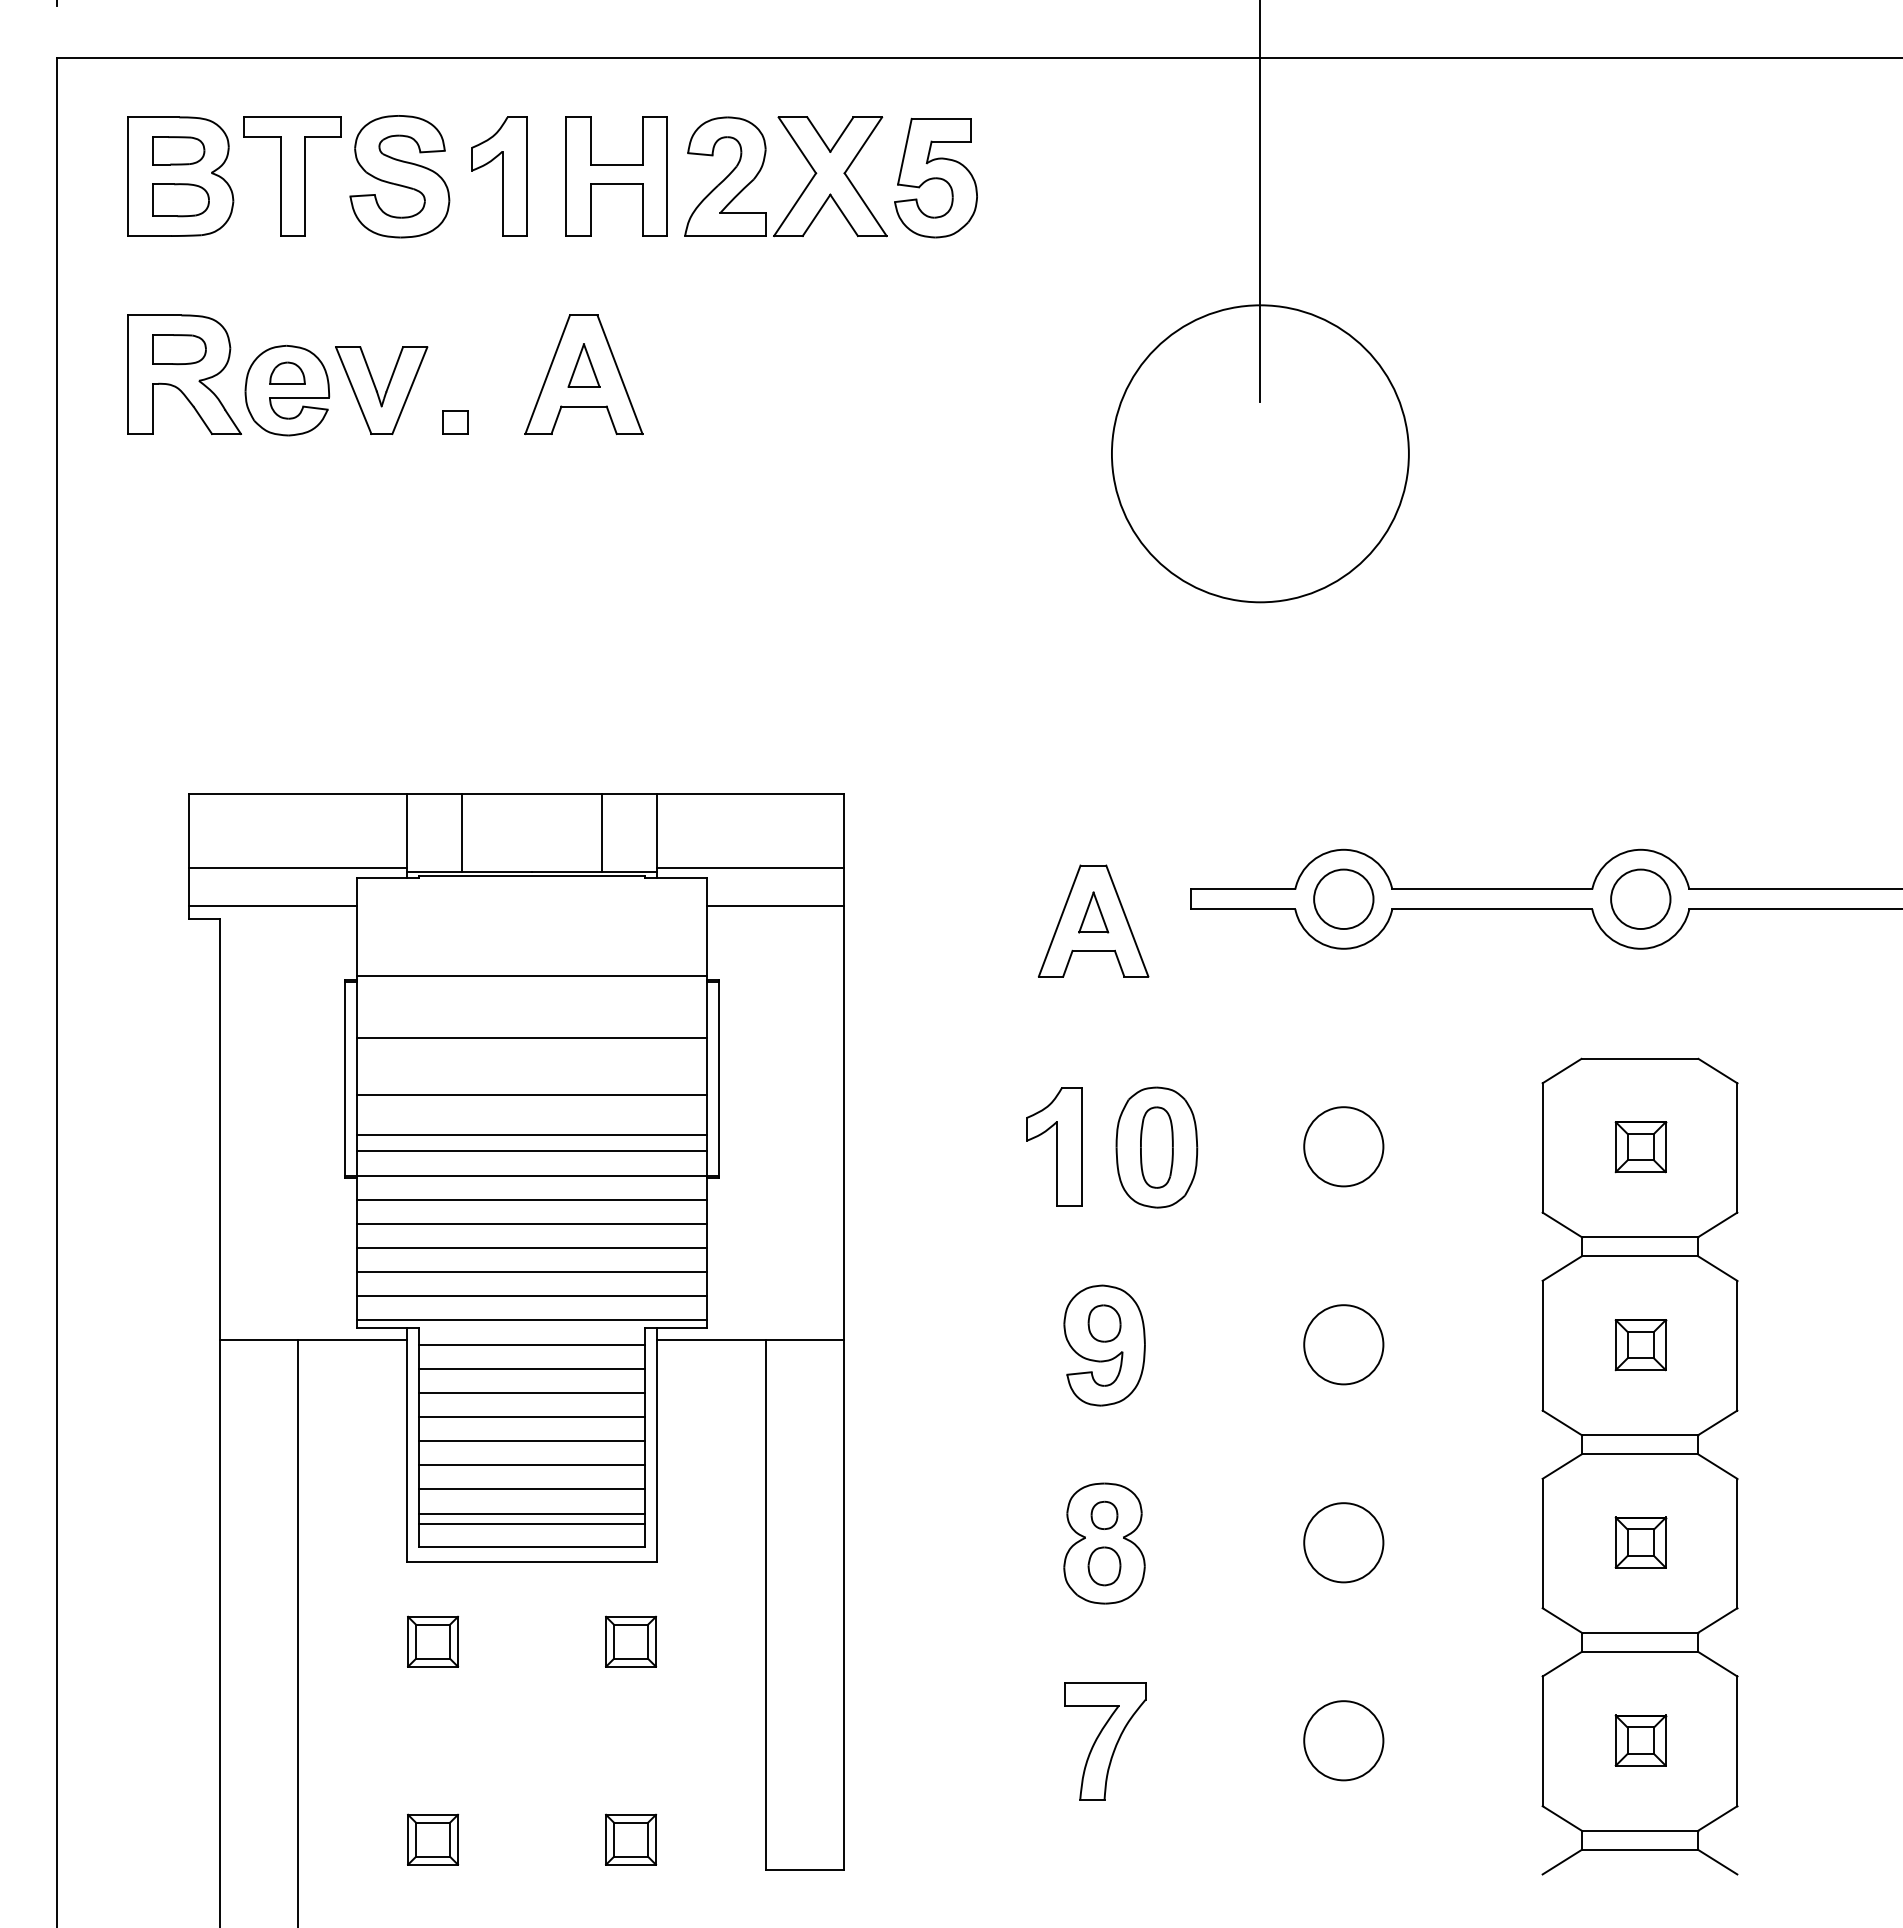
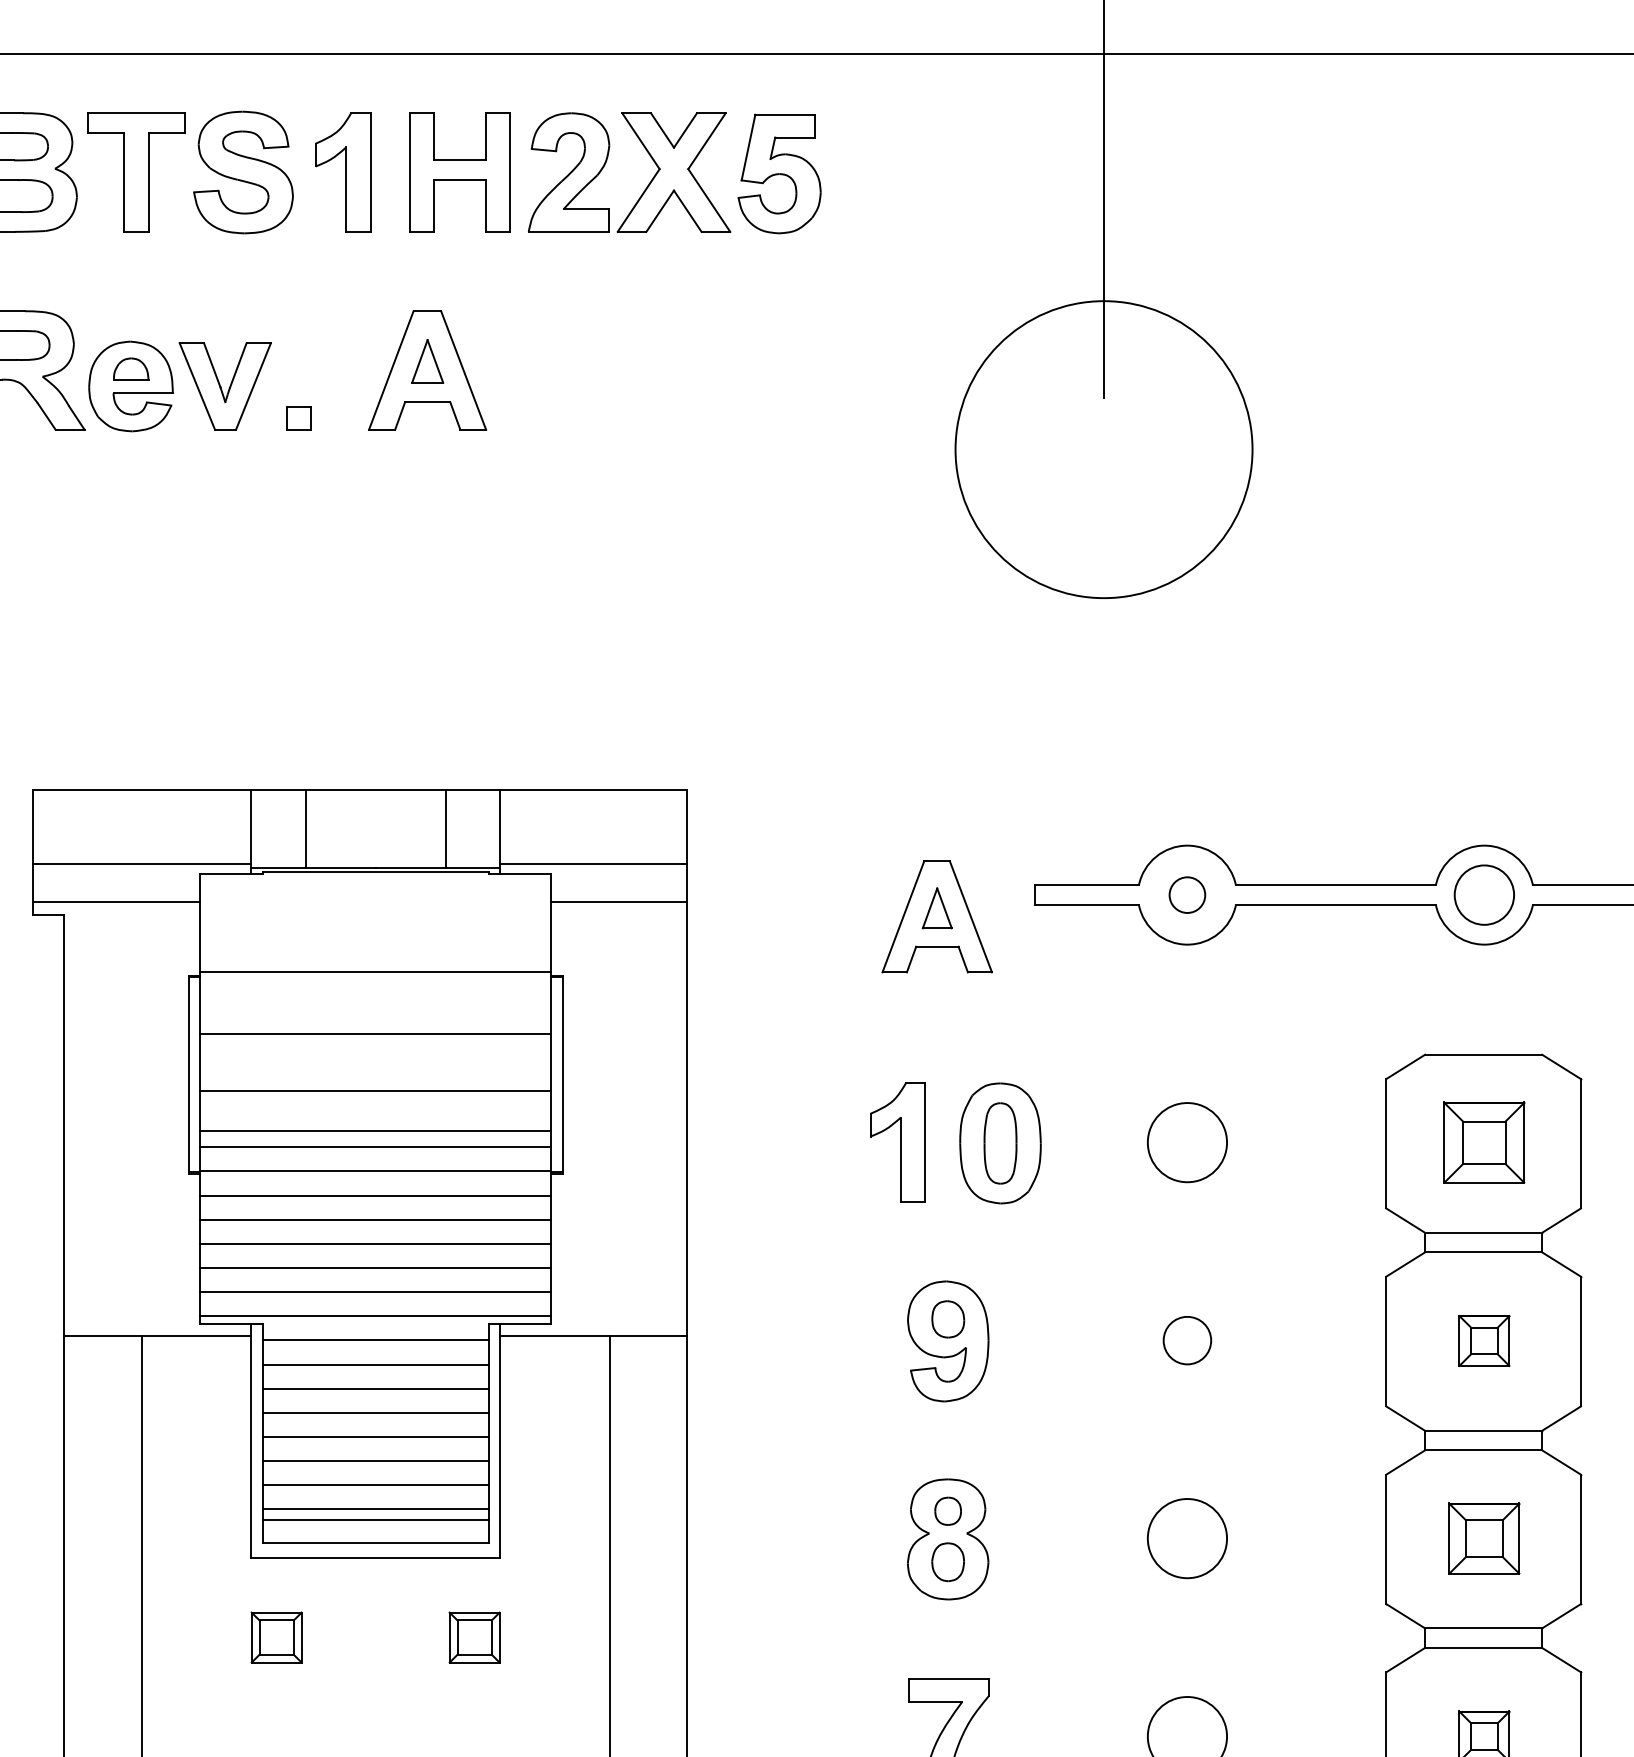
circle: (1343, 899) -> (1187, 895), size x0.6
part: (1640, 1147) -> (1484, 1143), size x1.6
circle: (1343, 1344) -> (1187, 1340), size x0.6
part: (1640, 1542) -> (1484, 1538), size x1.4

